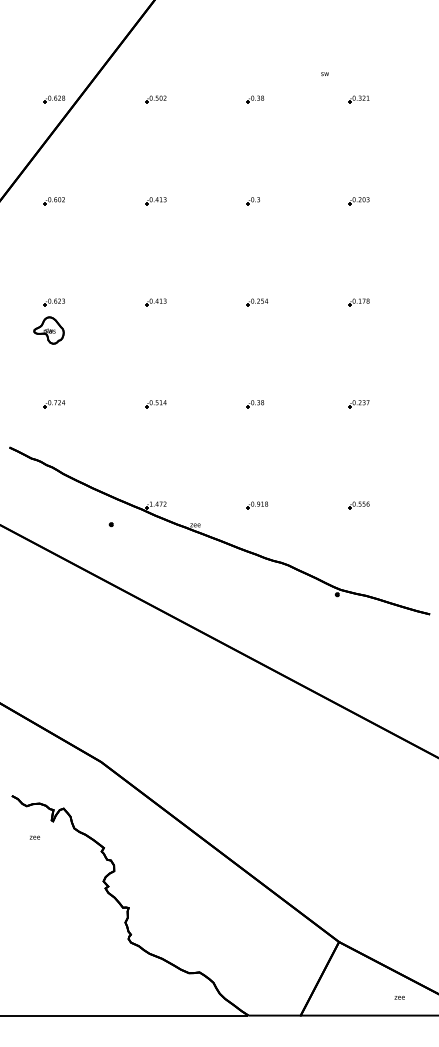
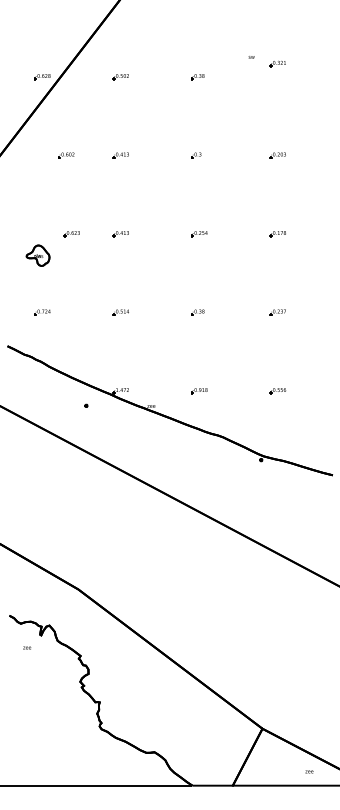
part: (358, 99) -> (277, 63), moved
part: (53, 201) -> (65, 155), moved
part: (53, 302) -> (70, 234), moved

